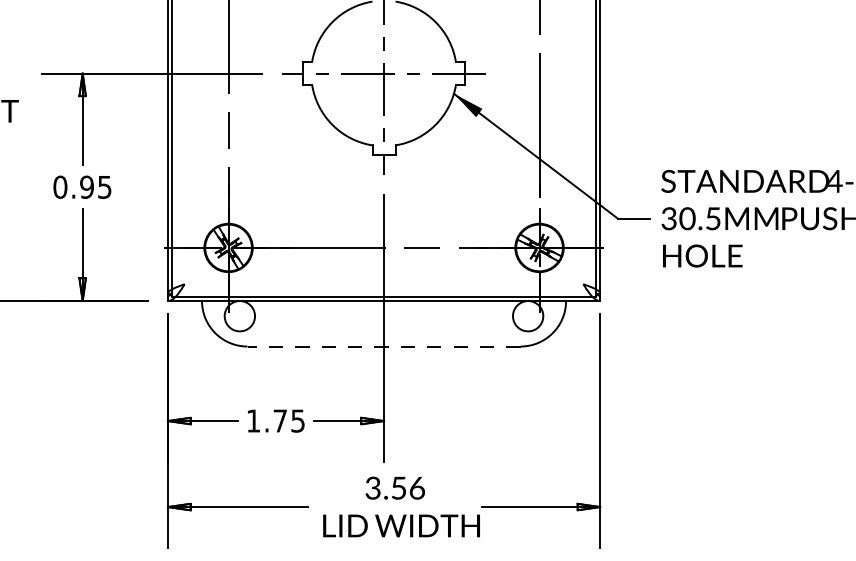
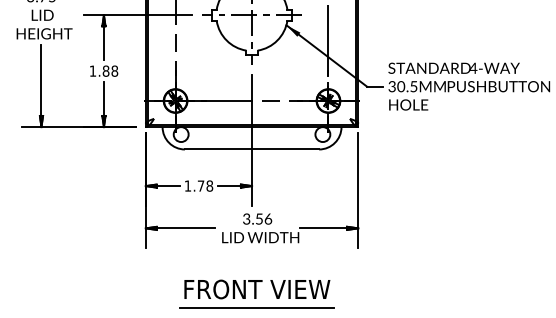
text: (81, 185) -> (103, 70), 0.95 -> 1.88
line: (382, 346) -> (251, 149), dashed -> solid
text: (297, 419) -> (209, 185), 1.75 -> 1.78

